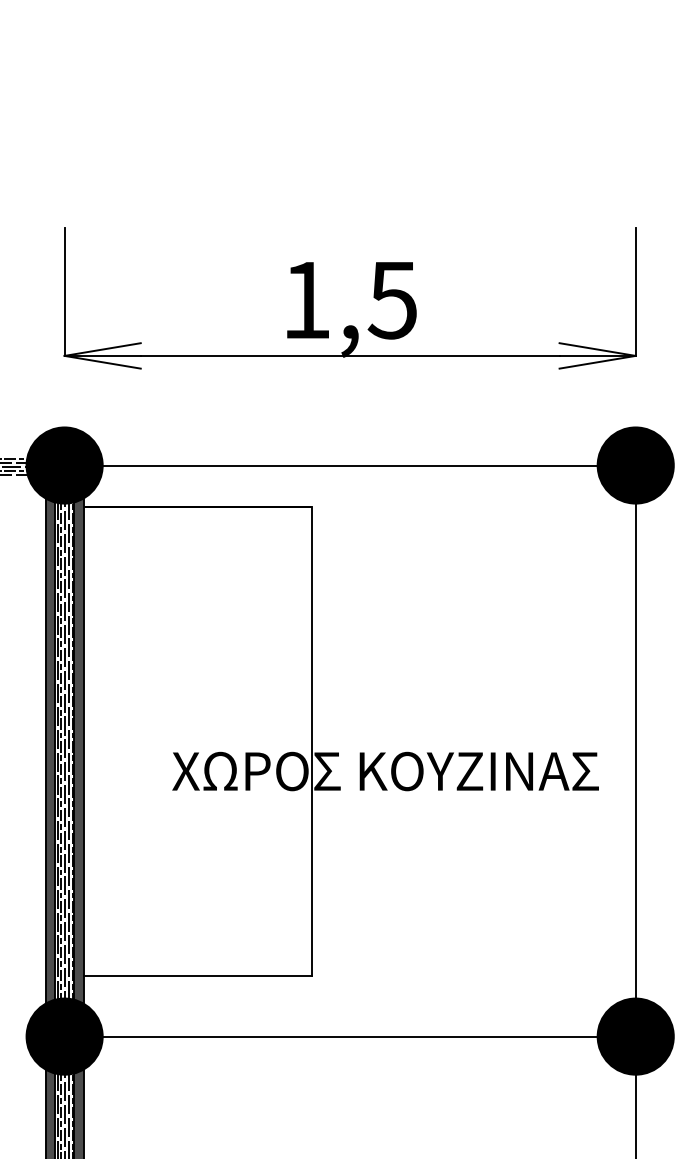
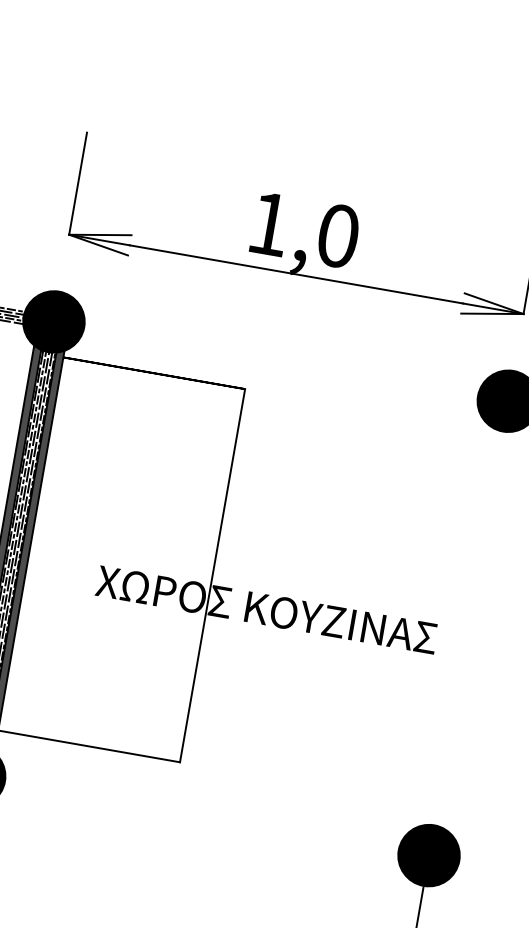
text: (392, 299) -> (337, 235), 1,5 -> 1,0
line: (349, 465) -> (280, 361), removed
line: (635, 750) -> (468, 627), removed
line: (349, 1036) -> (201, 815), removed

